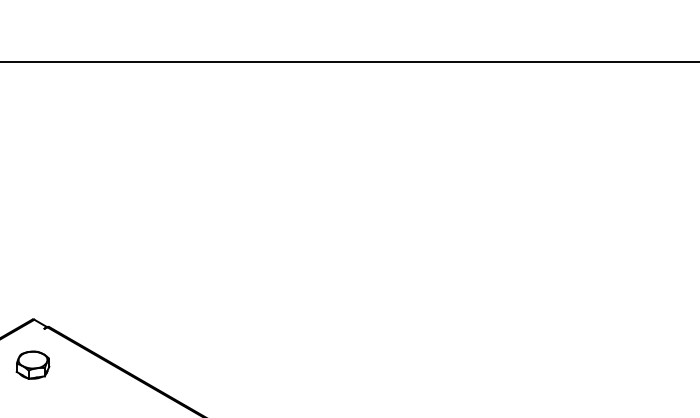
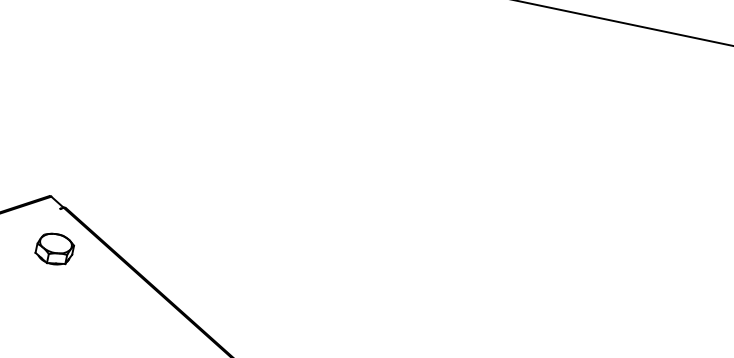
part: (32, 364) -> (54, 248), moved

